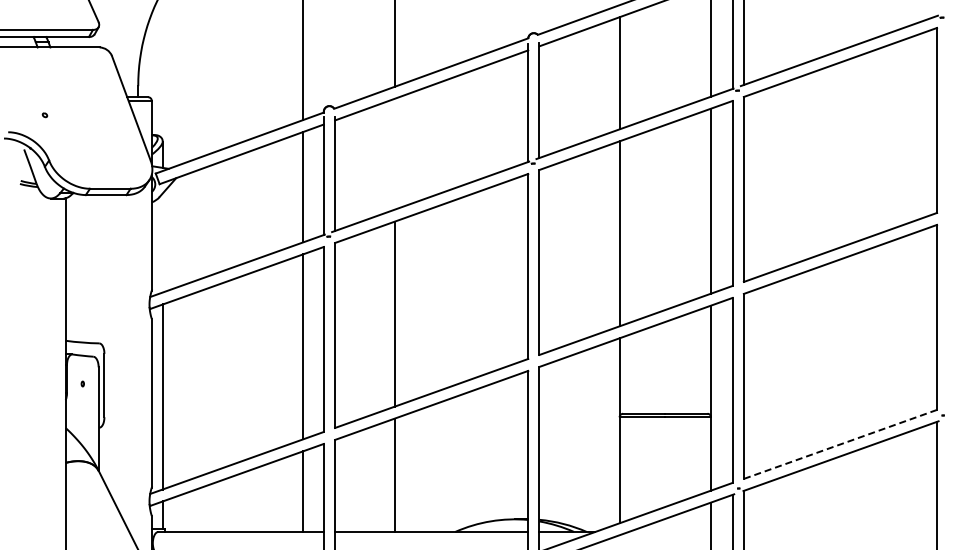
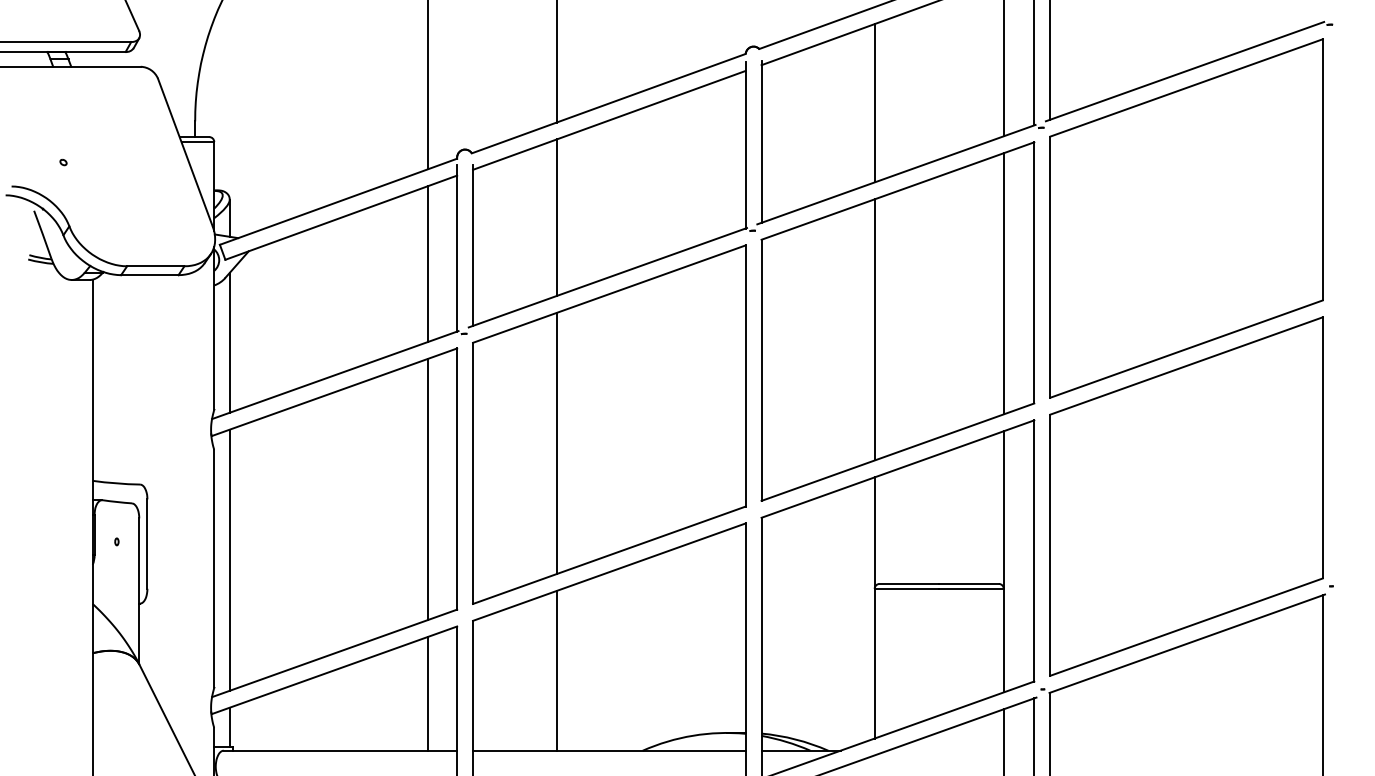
line: (394, 153) -> (556, 216), added
line: (162, 242) -> (229, 342), added
line: (840, 444) -> (1186, 627), dashed -> solid

